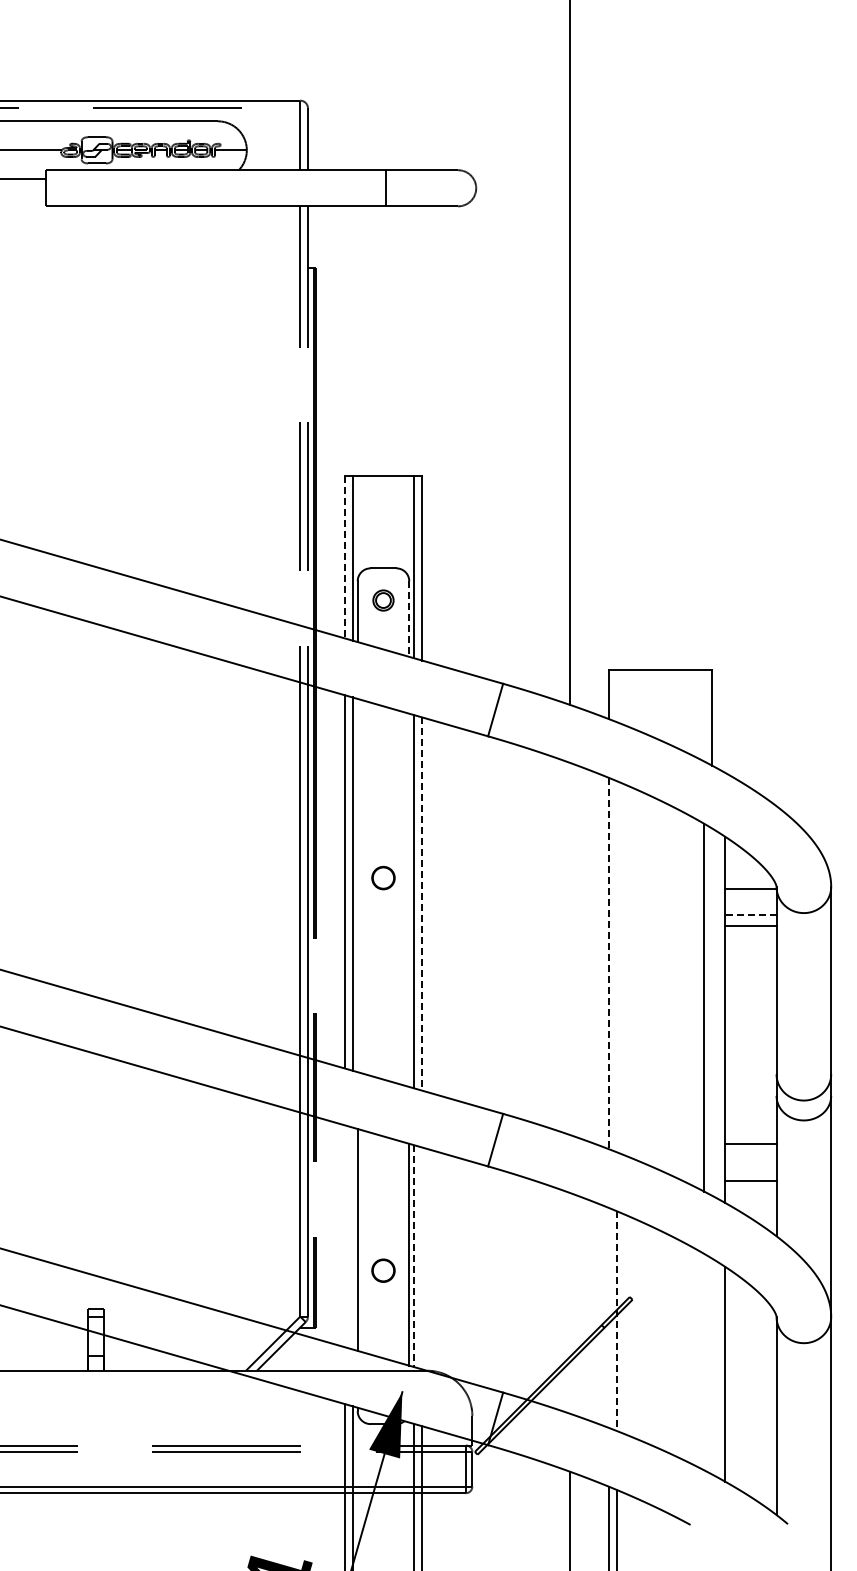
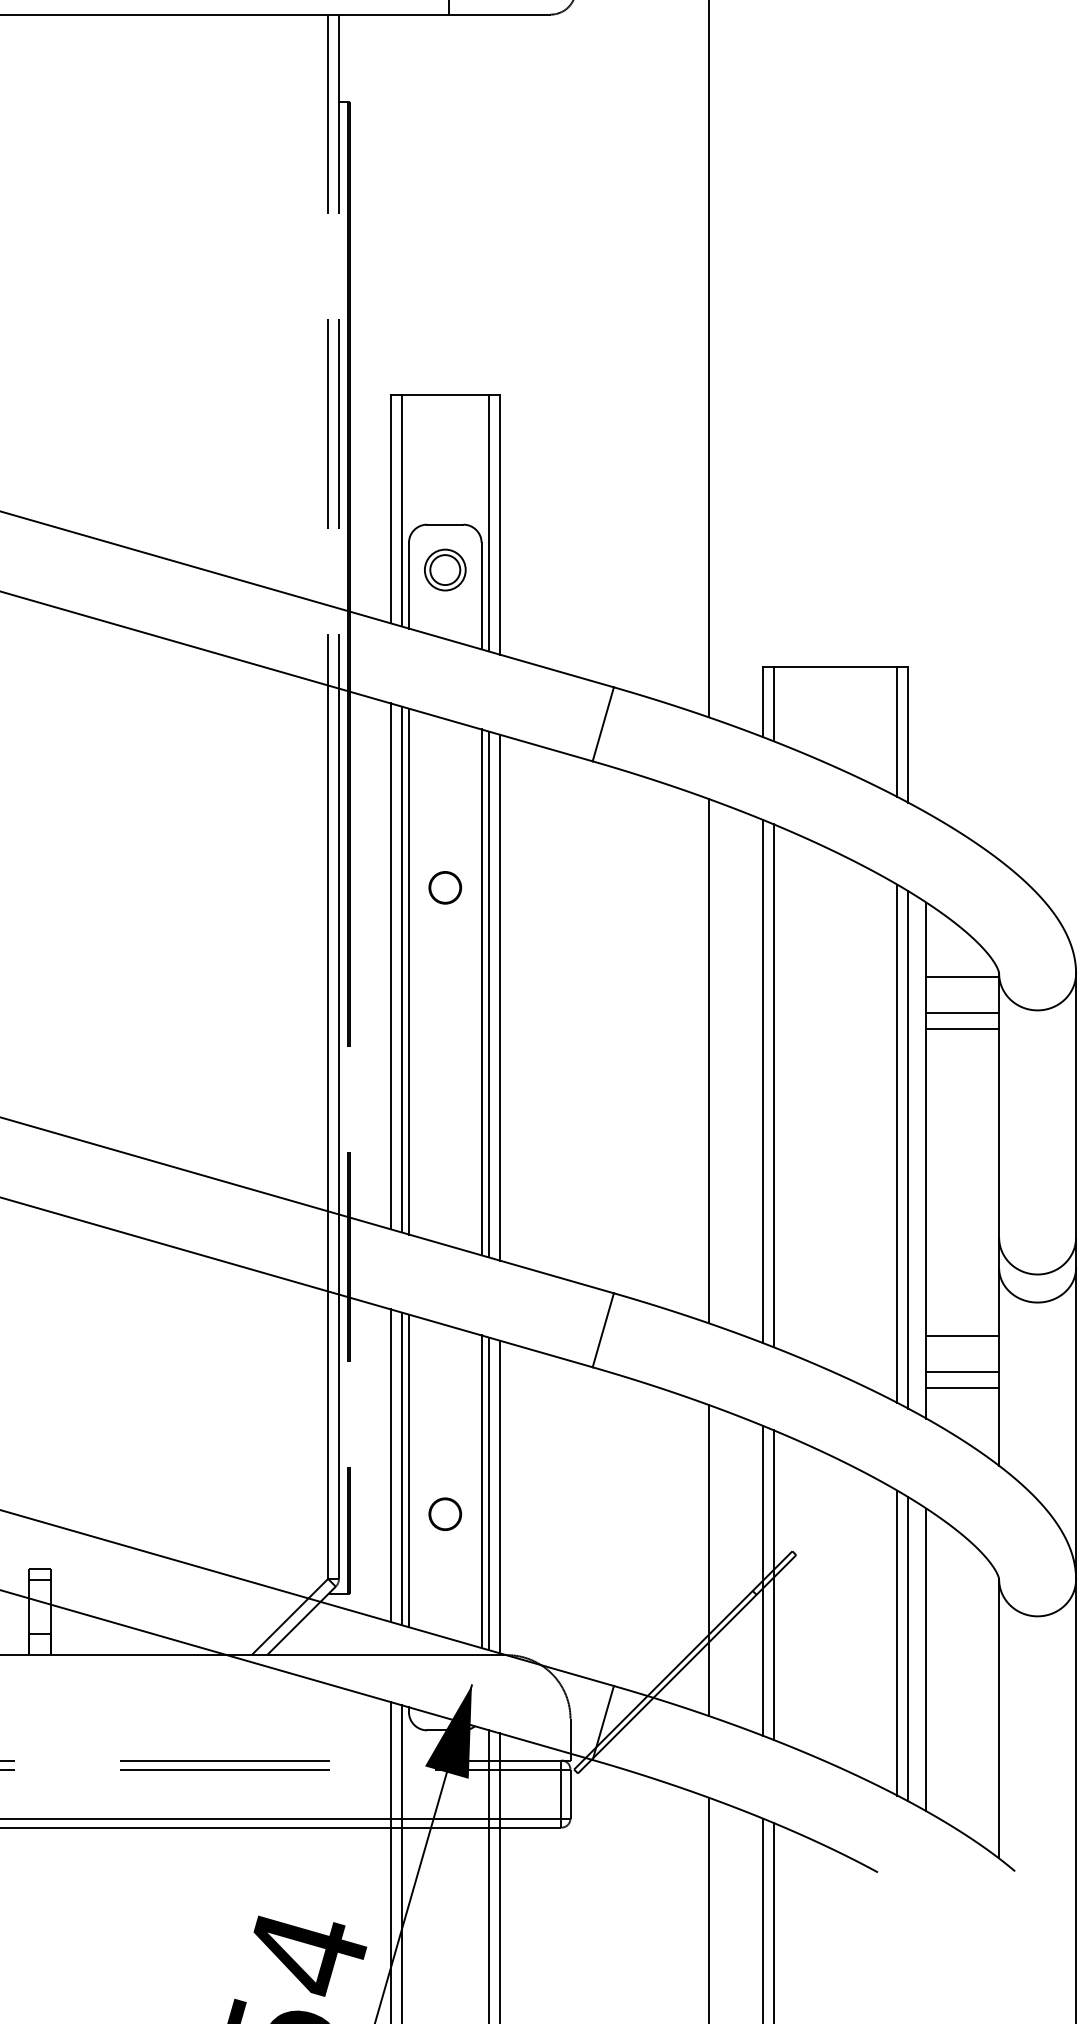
line: (344, 557) -> (390, 509), dashed -> solid
part: (383, 600) -> (445, 569), size x1.43
line: (409, 619) -> (481, 596), dashed -> solid
line: (616, 695) -> (773, 703), added
line: (704, 715) -> (897, 732), added
part: (383, 877) -> (445, 886), moved
line: (357, 885) -> (408, 971), added
line: (409, 899) -> (481, 991), added
line: (422, 904) -> (500, 998), dashed -> solid
line: (750, 915) -> (962, 1013), dashed -> solid
line: (570, 949) -> (708, 1061), added
line: (609, 963) -> (763, 1081), dashed -> solid
line: (616, 966) -> (773, 1085), added
line: (712, 1011) -> (908, 1149), added
line: (750, 1169) -> (962, 1371), added
line: (344, 1236) -> (390, 1466), added
line: (352, 1238) -> (401, 1468), added
line: (414, 1256) -> (488, 1494), dashed -> solid
line: (422, 1258) -> (500, 1497), added
line: (570, 1303) -> (708, 1560), added
line: (609, 1317) -> (763, 1580), added
line: (616, 1321) -> (773, 1585), dashed -> solid
line: (704, 1361) -> (897, 1642), added
line: (712, 1366) -> (908, 1649), added

